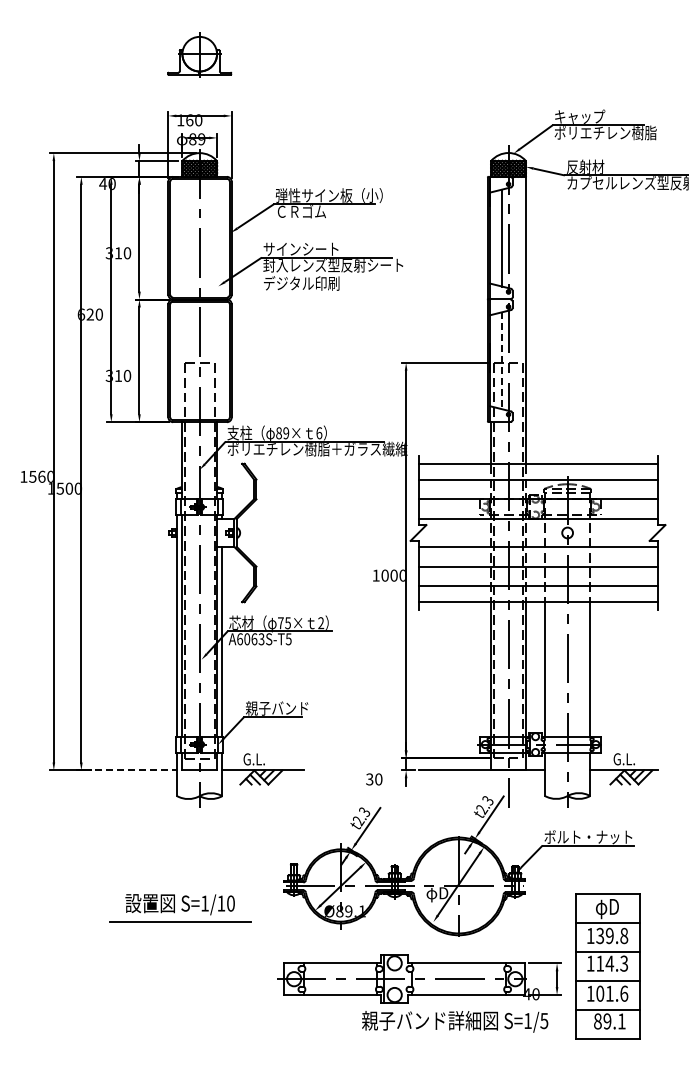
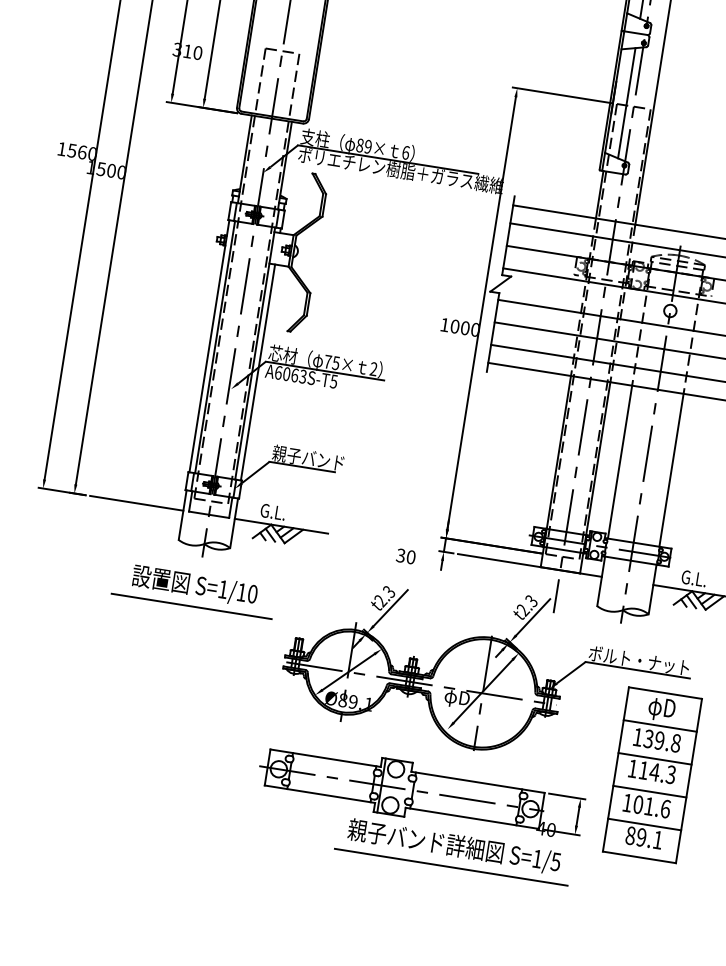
line: (502, 361) -> (627, 104), dashed -> solid
line: (136, 770) -> (137, 503), dashed -> solid
part: (180, 908) -> (194, 590), moved
part: (607, 966) -> (651, 775), moved
line: (455, 1039) -> (451, 866), added

